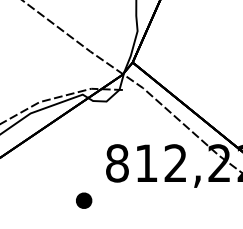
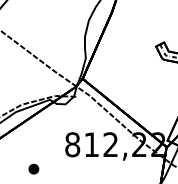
part: (83, 199) -> (33, 168), moved

